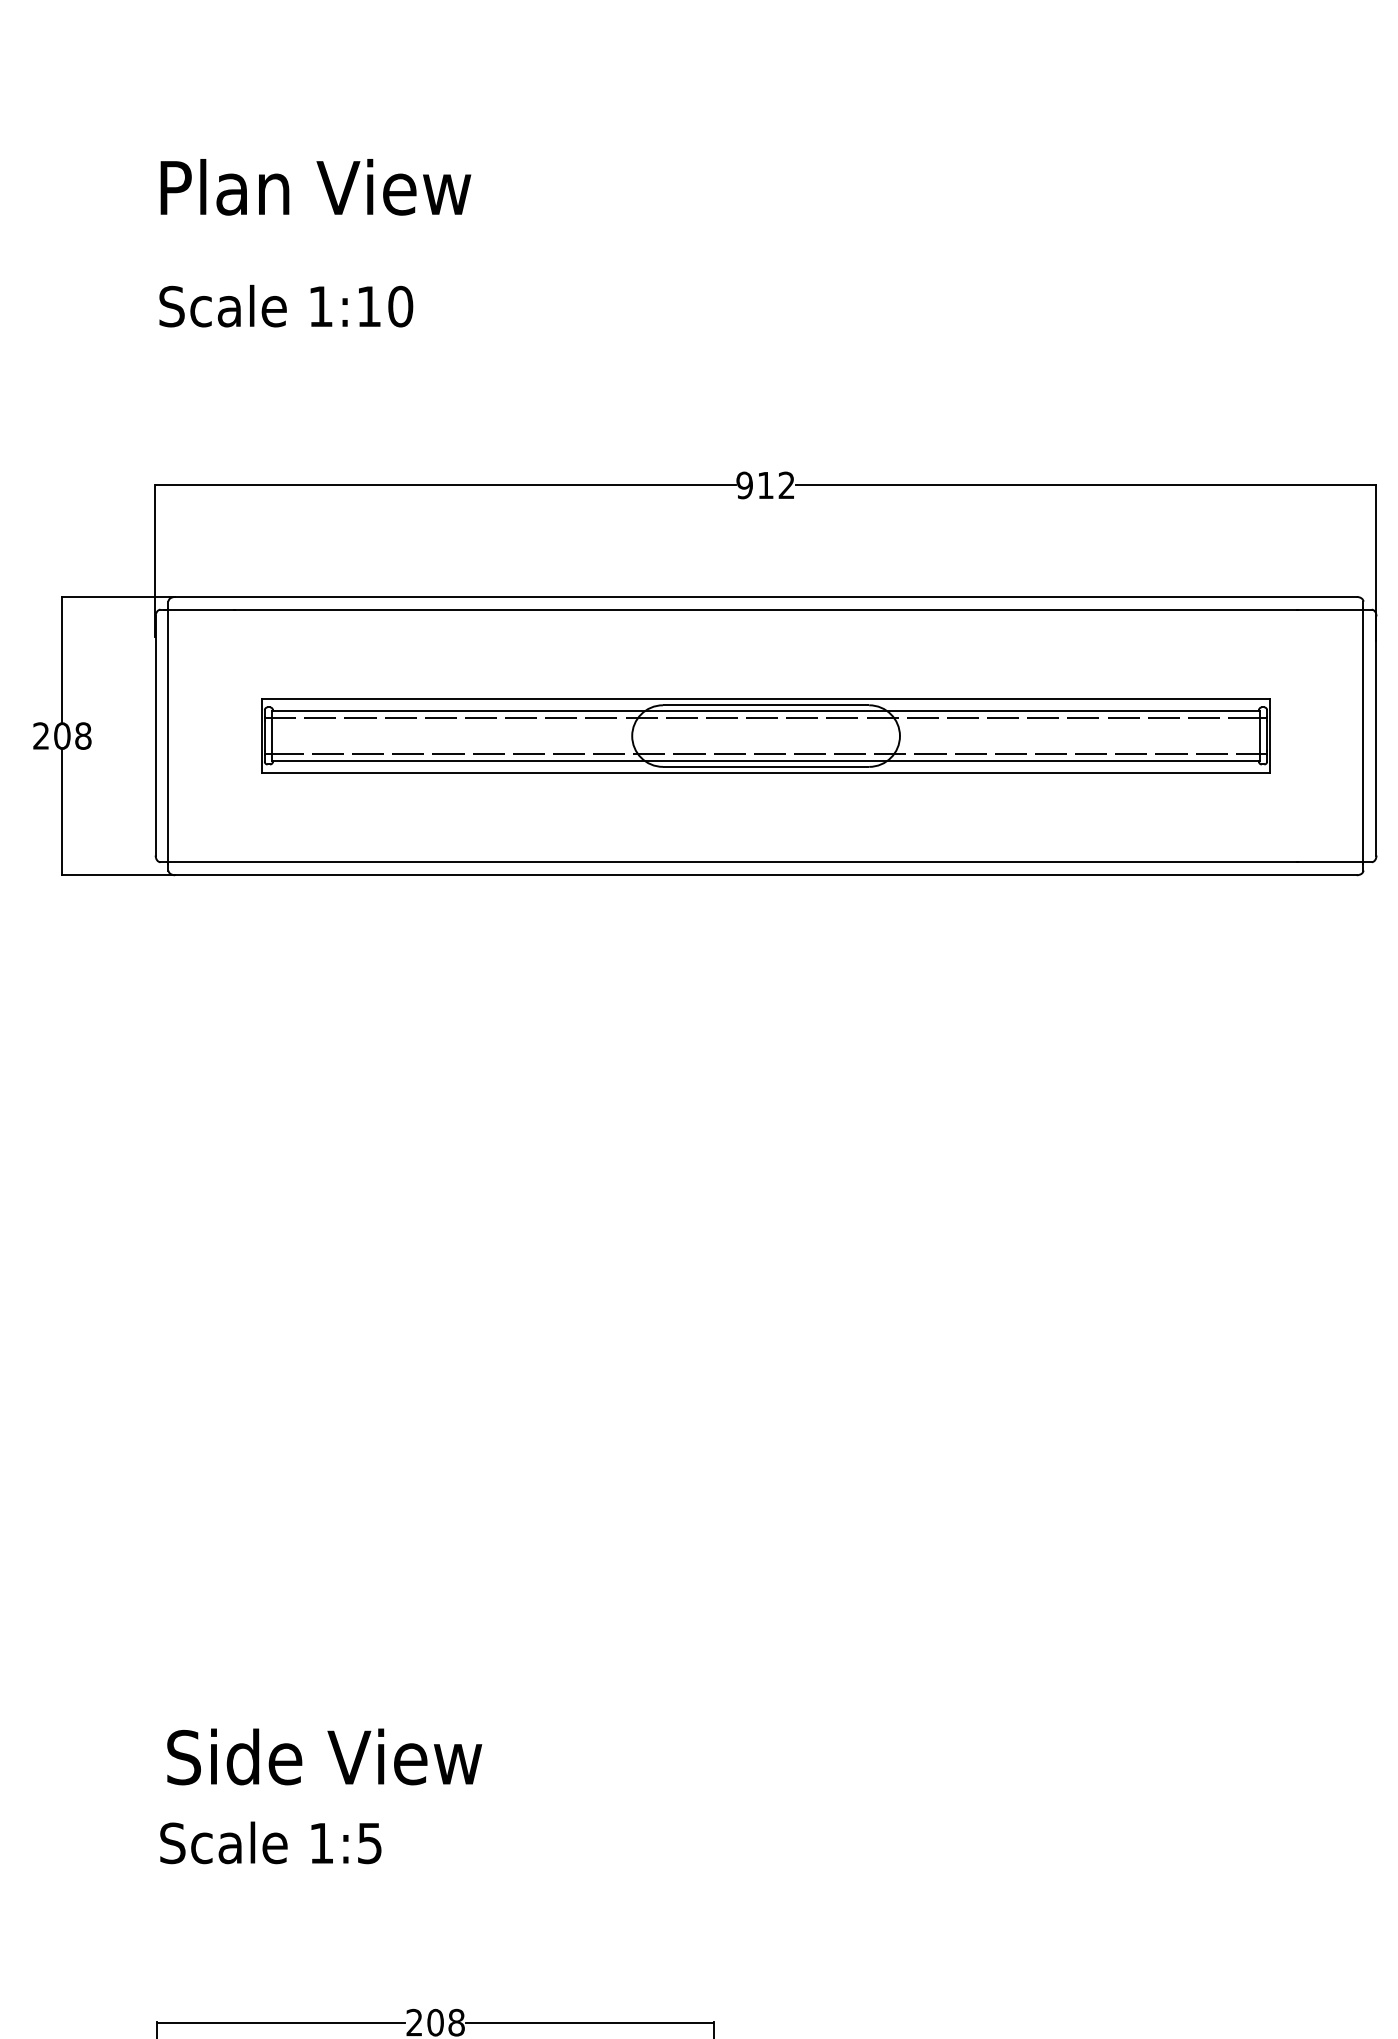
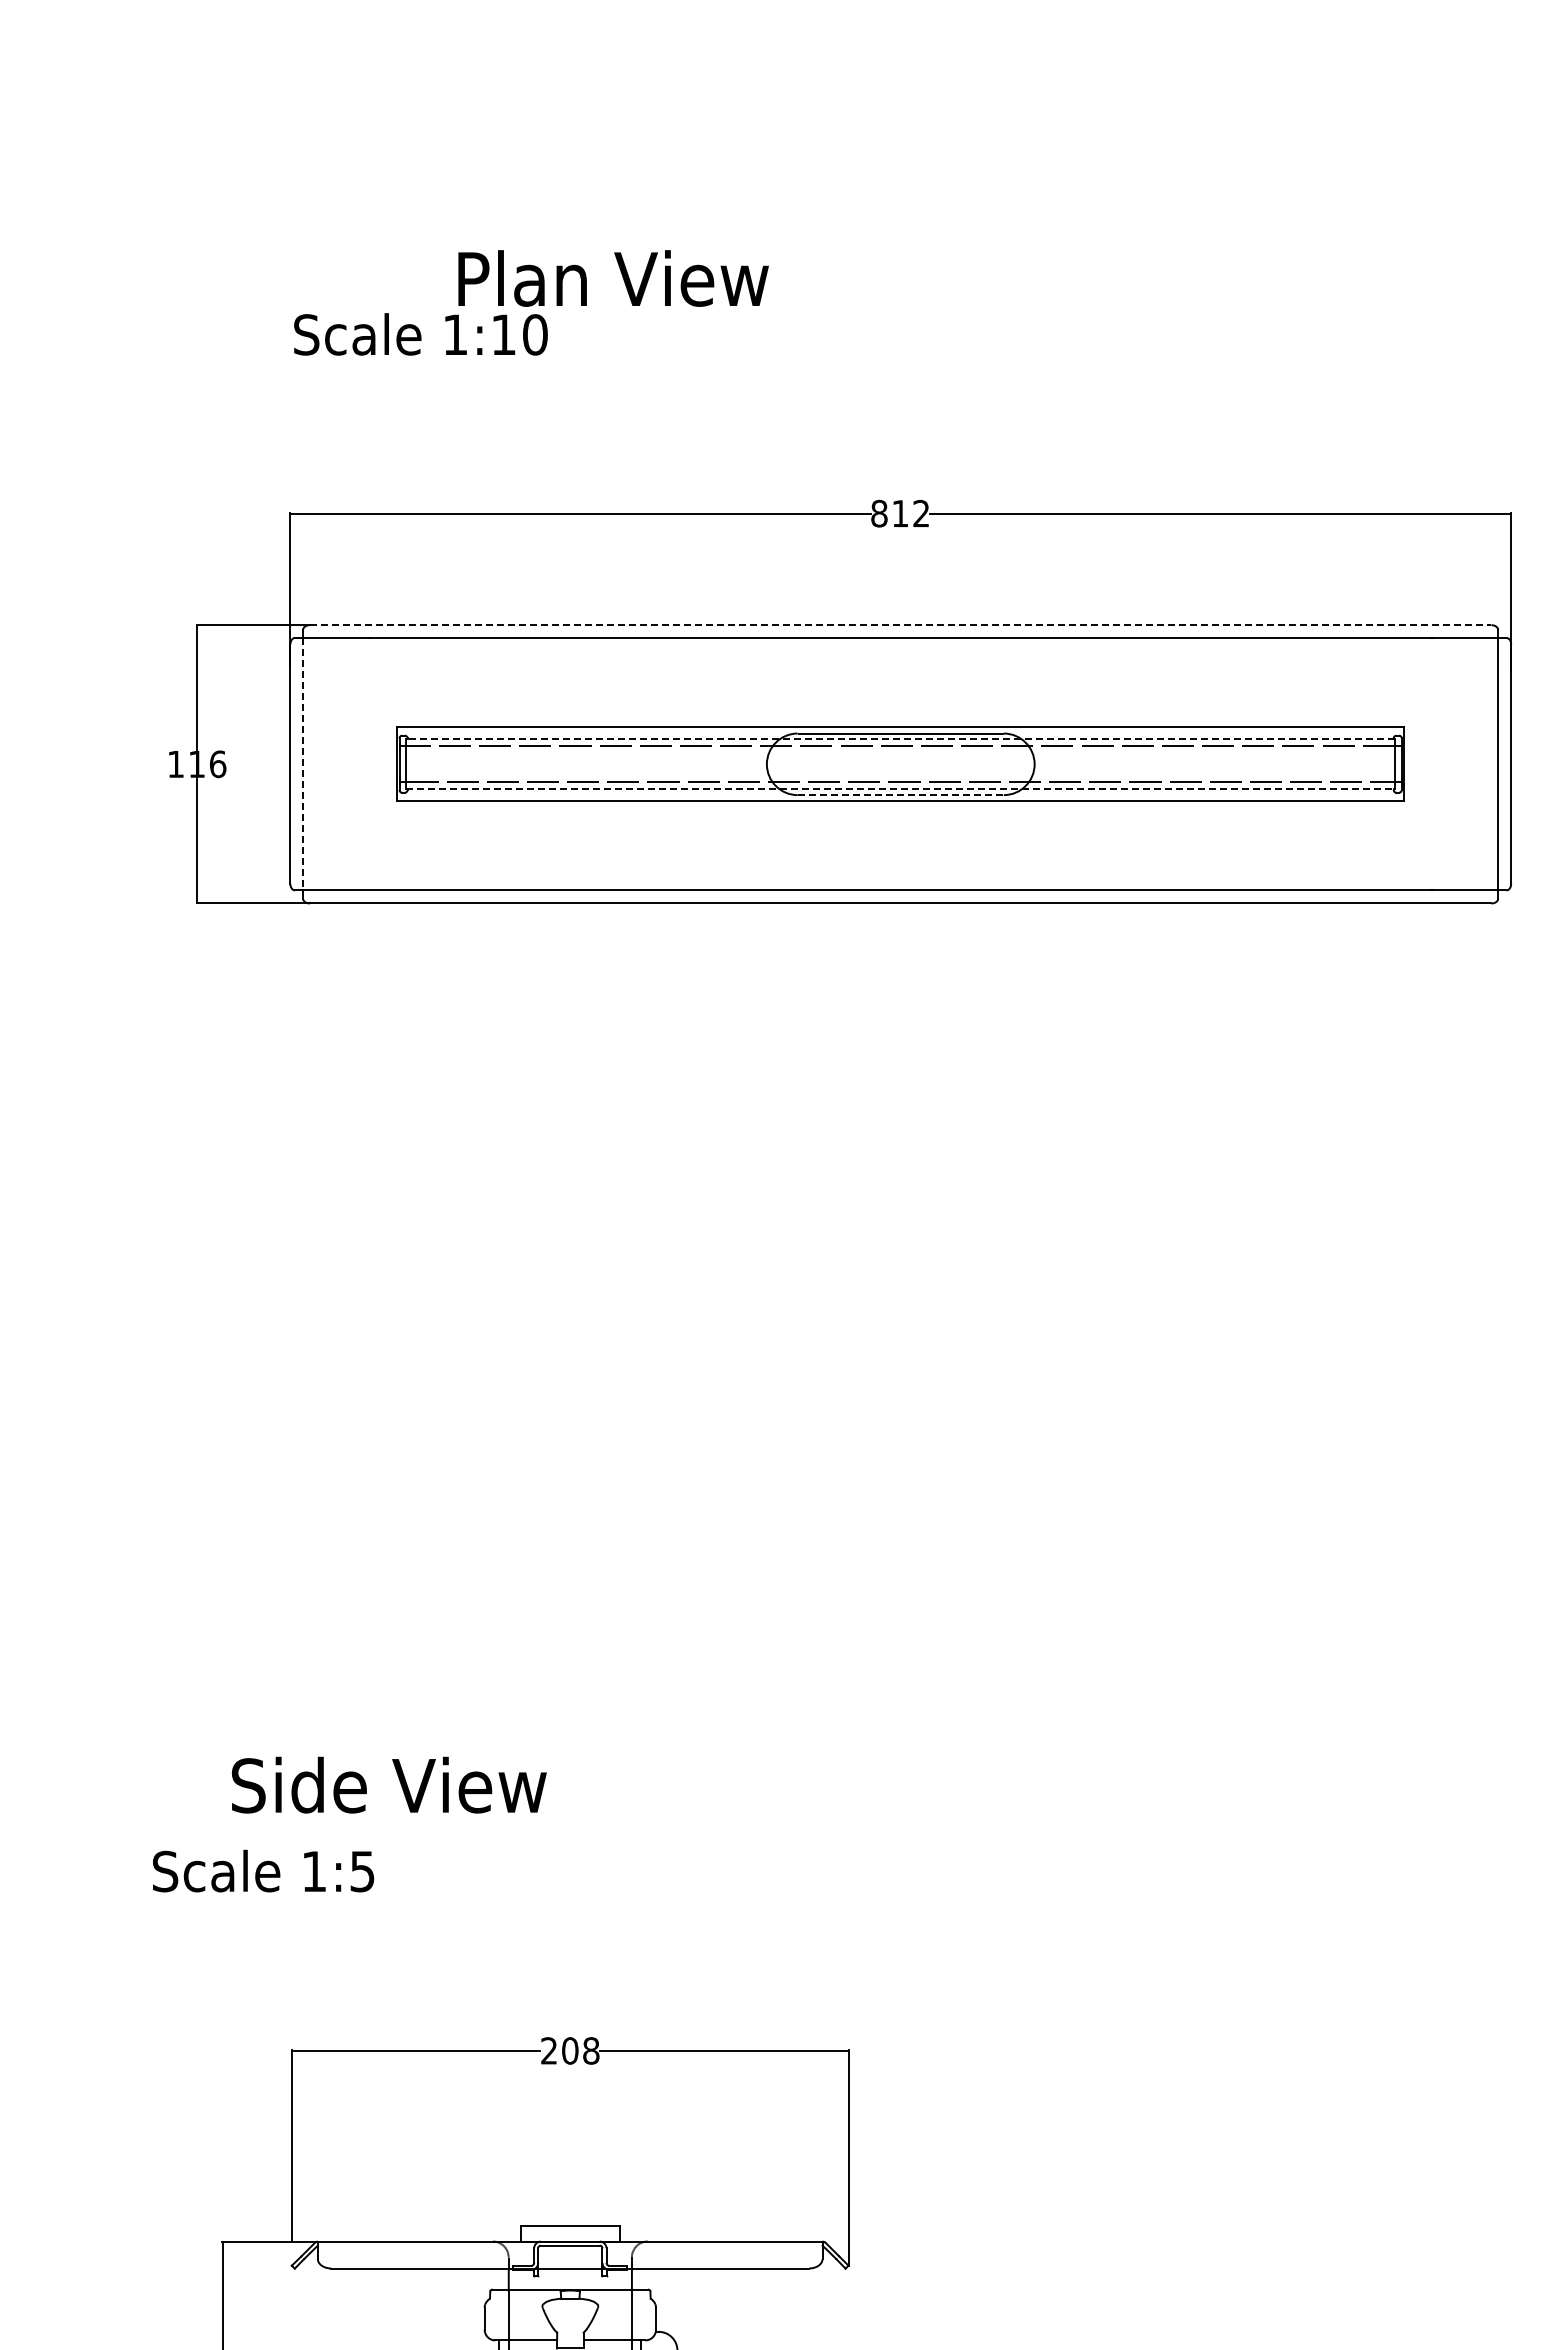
text: (315, 187) -> (613, 278), moved
text: (744, 485) -> (879, 513), 912 -> 812
line: (765, 597) -> (900, 625), solid -> dashed
line: (765, 711) -> (900, 739), solid -> dashed
text: (62, 736) -> (197, 764), 208 -> 116
line: (168, 736) -> (303, 764), solid -> dashed
line: (766, 760) -> (901, 788), solid -> dashed
line: (766, 767) -> (901, 795), solid -> dashed
text: (324, 1756) -> (389, 1784), moved
text: (270, 1842) -> (263, 1870), moved

